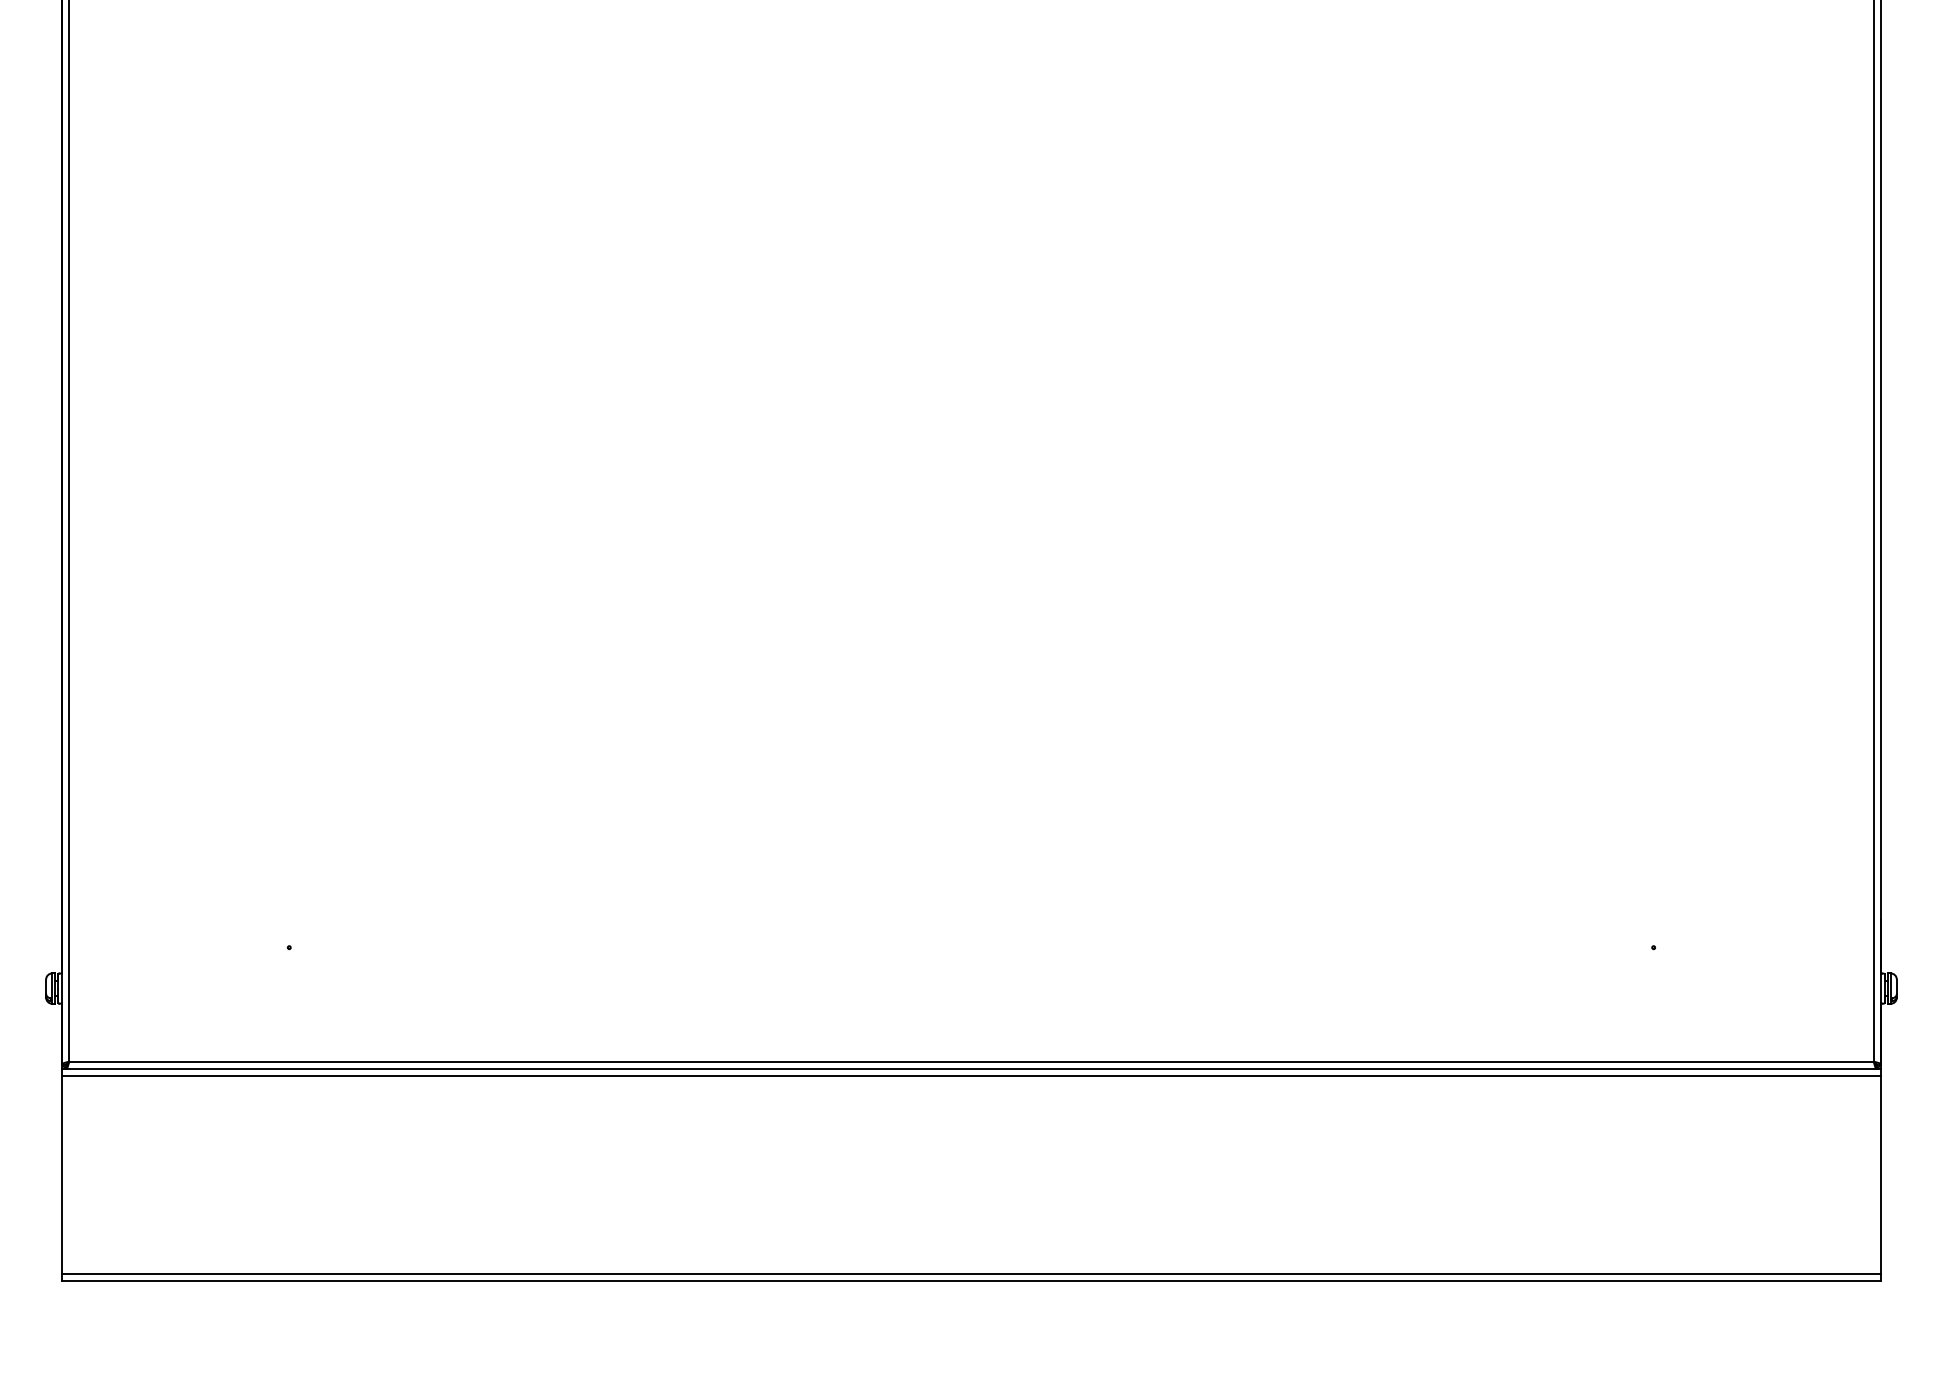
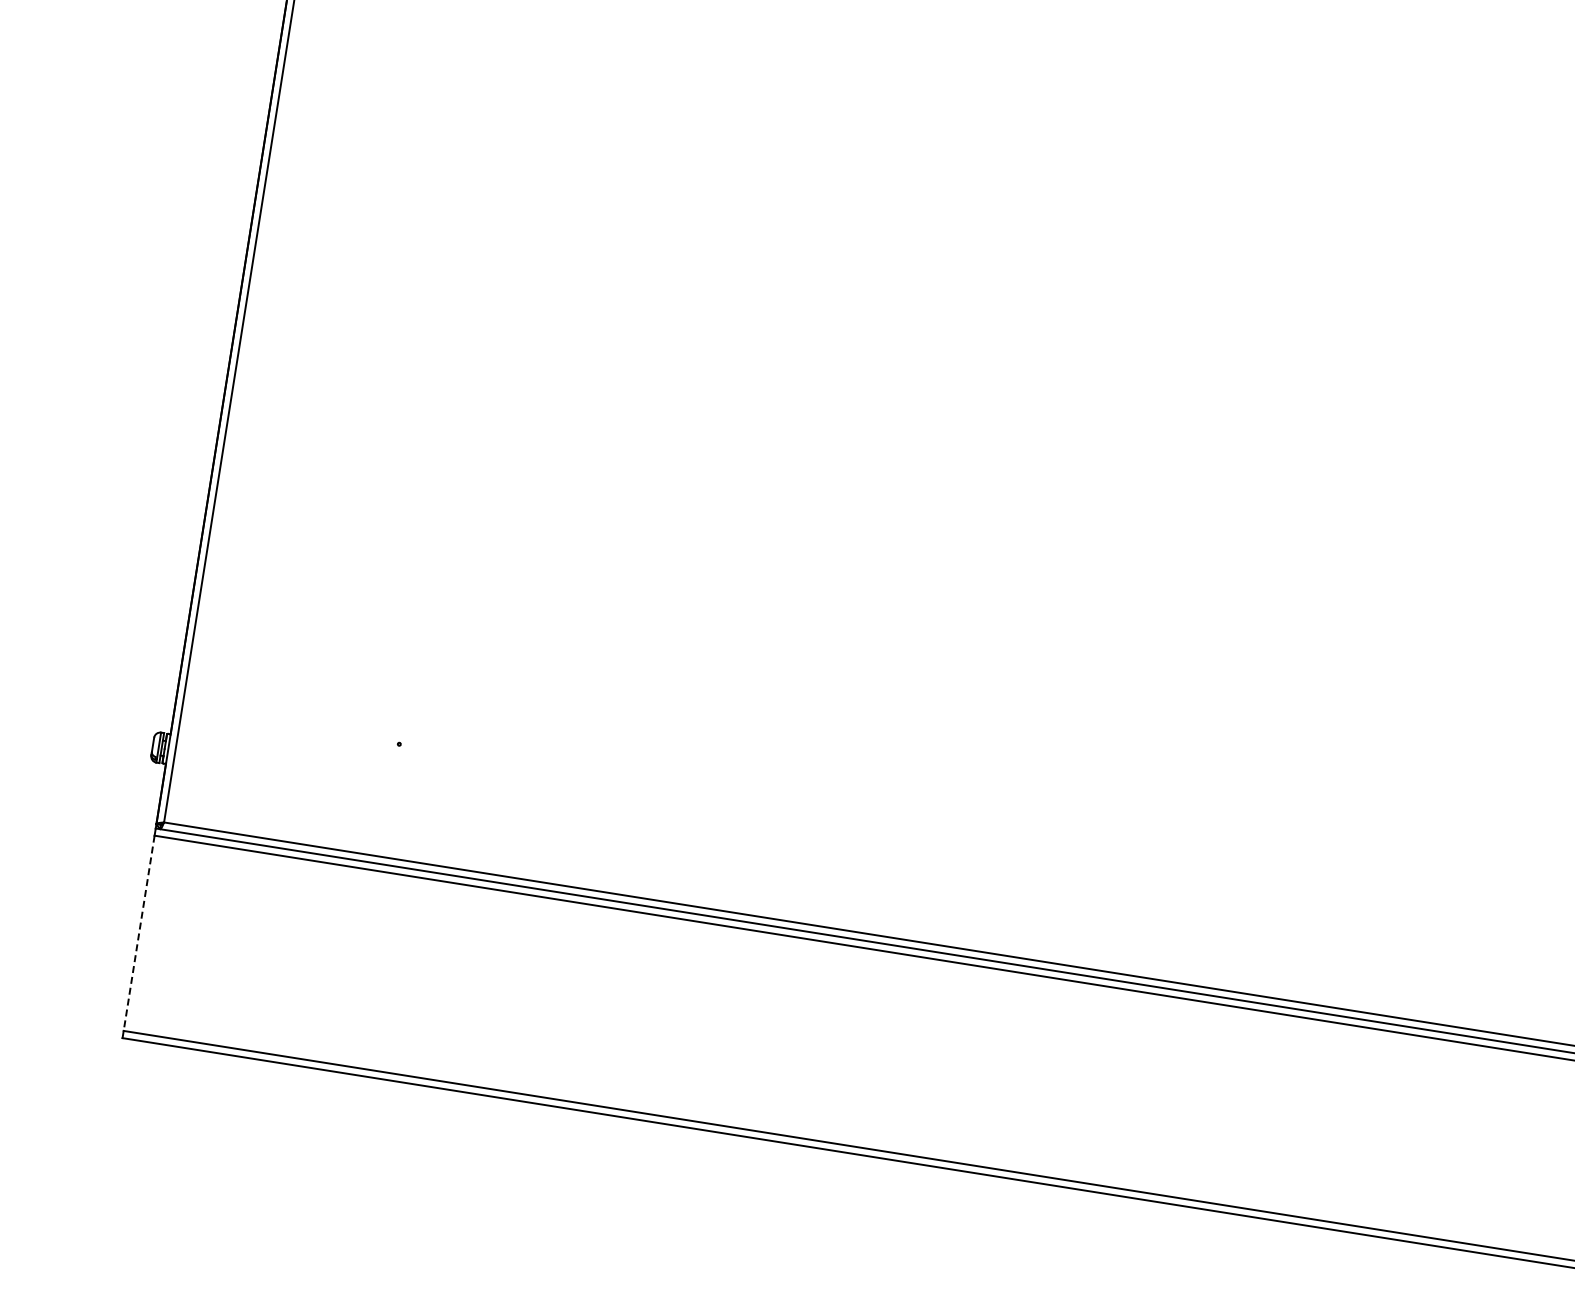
line: (61, 1175) -> (138, 933), solid -> dashed

